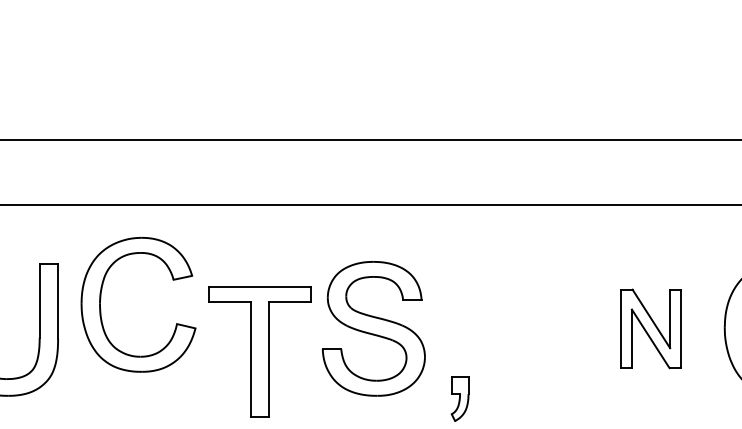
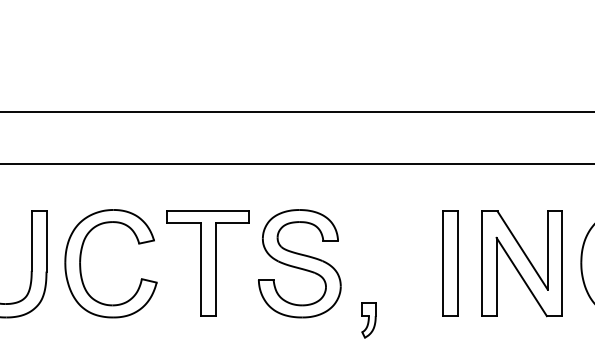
part: (101, 309) -> (81, 267), moved
part: (561, 328) -> (450, 263), added
part: (650, 328) -> (521, 263), size x1.67
part: (259, 351) -> (208, 263), moved

